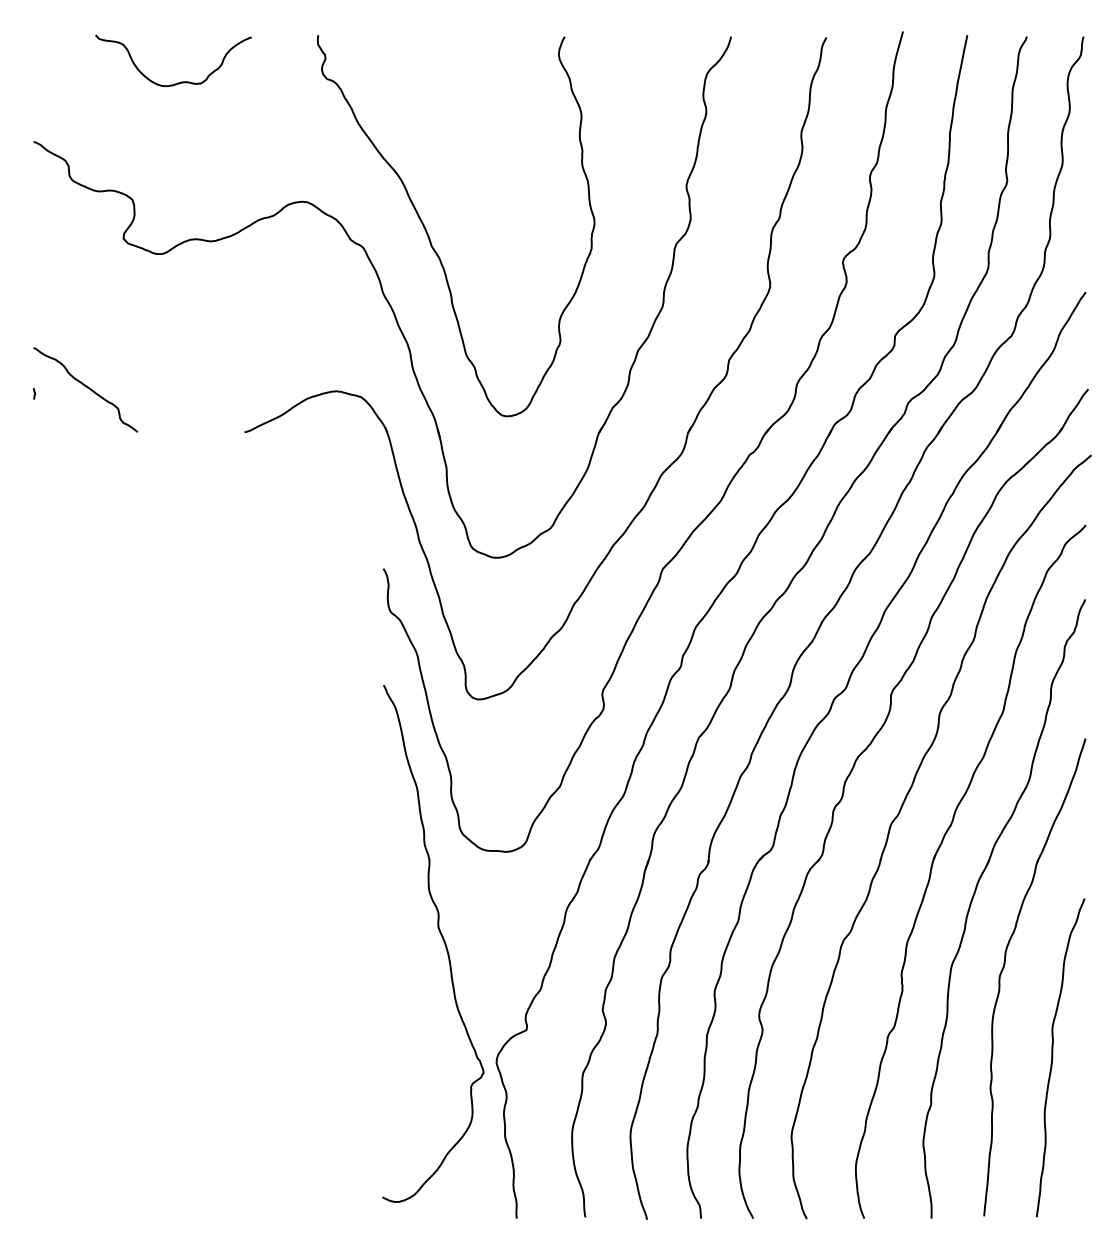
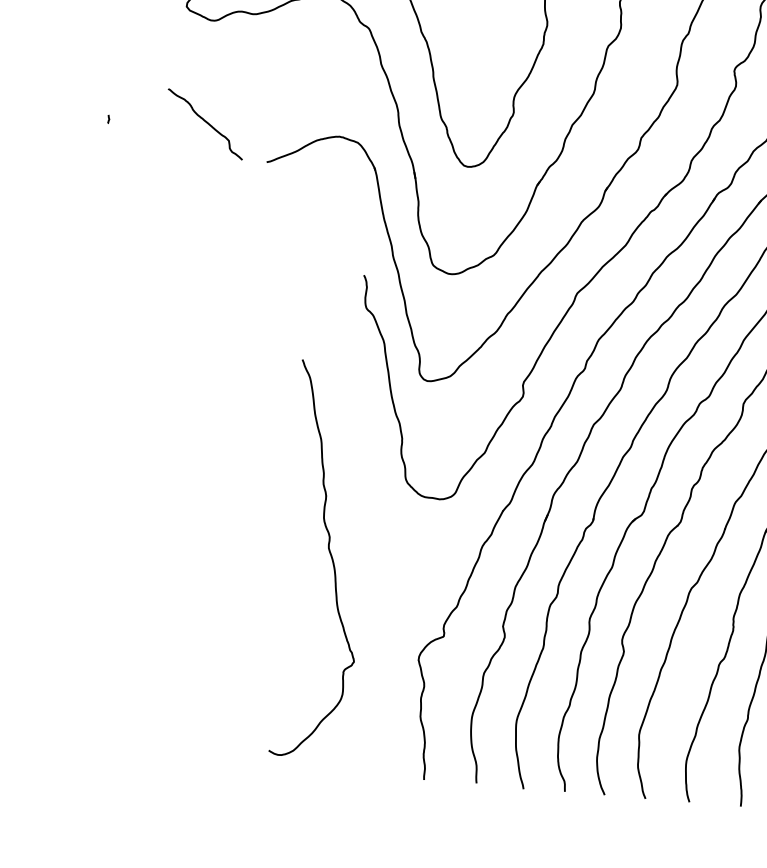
curve: (86, 387) -> (206, 122), moved
part: (442, 939) -> (331, 557), moved

